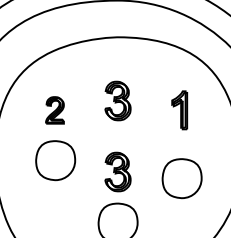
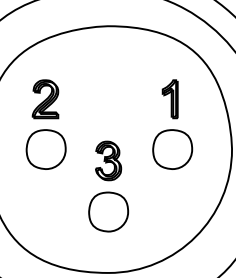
part: (117, 100) -> (108, 89), removed
part: (54, 110) -> (45, 99), size x1.43
part: (181, 178) -> (172, 149), moved

